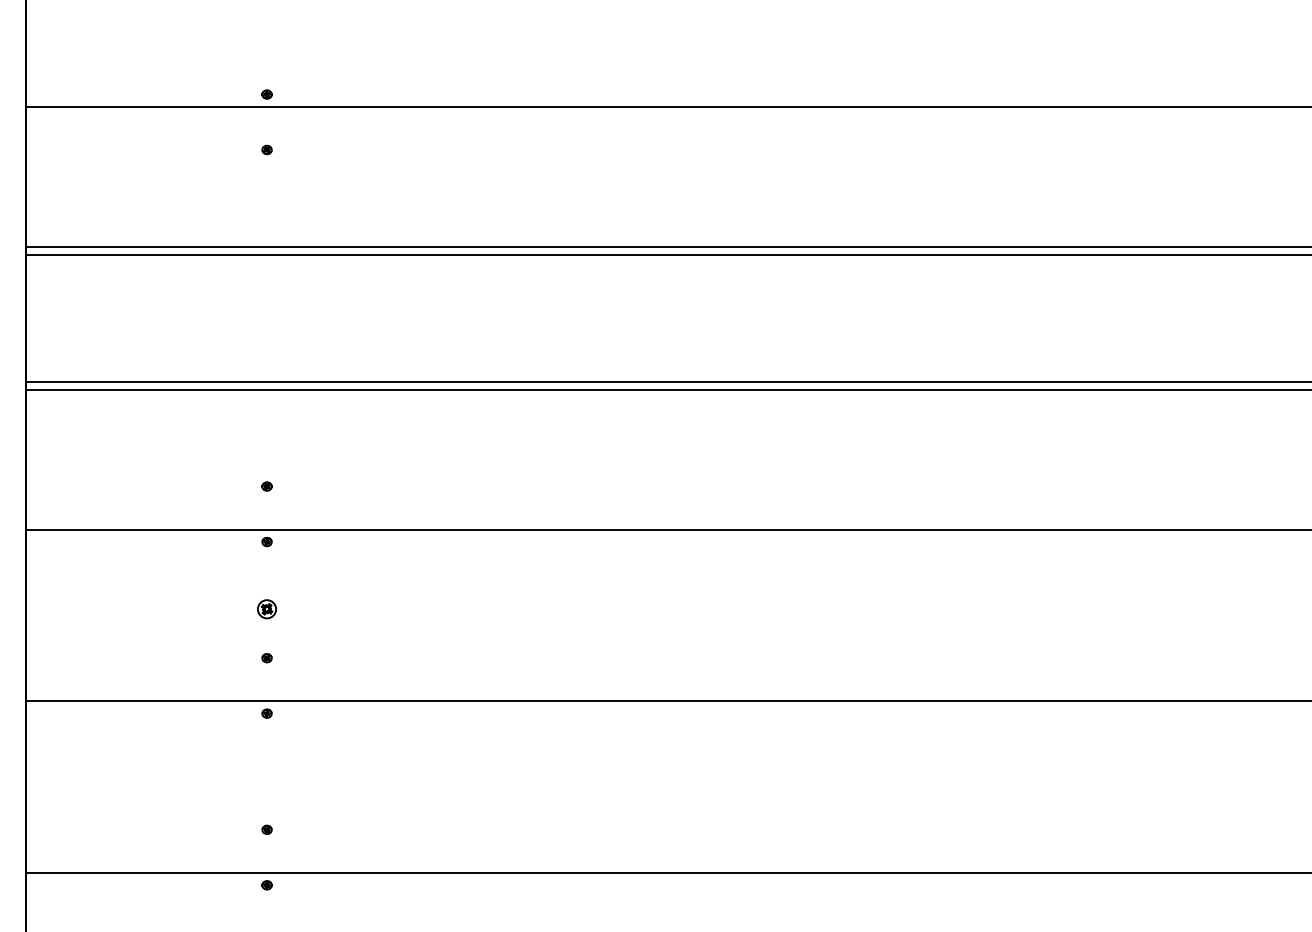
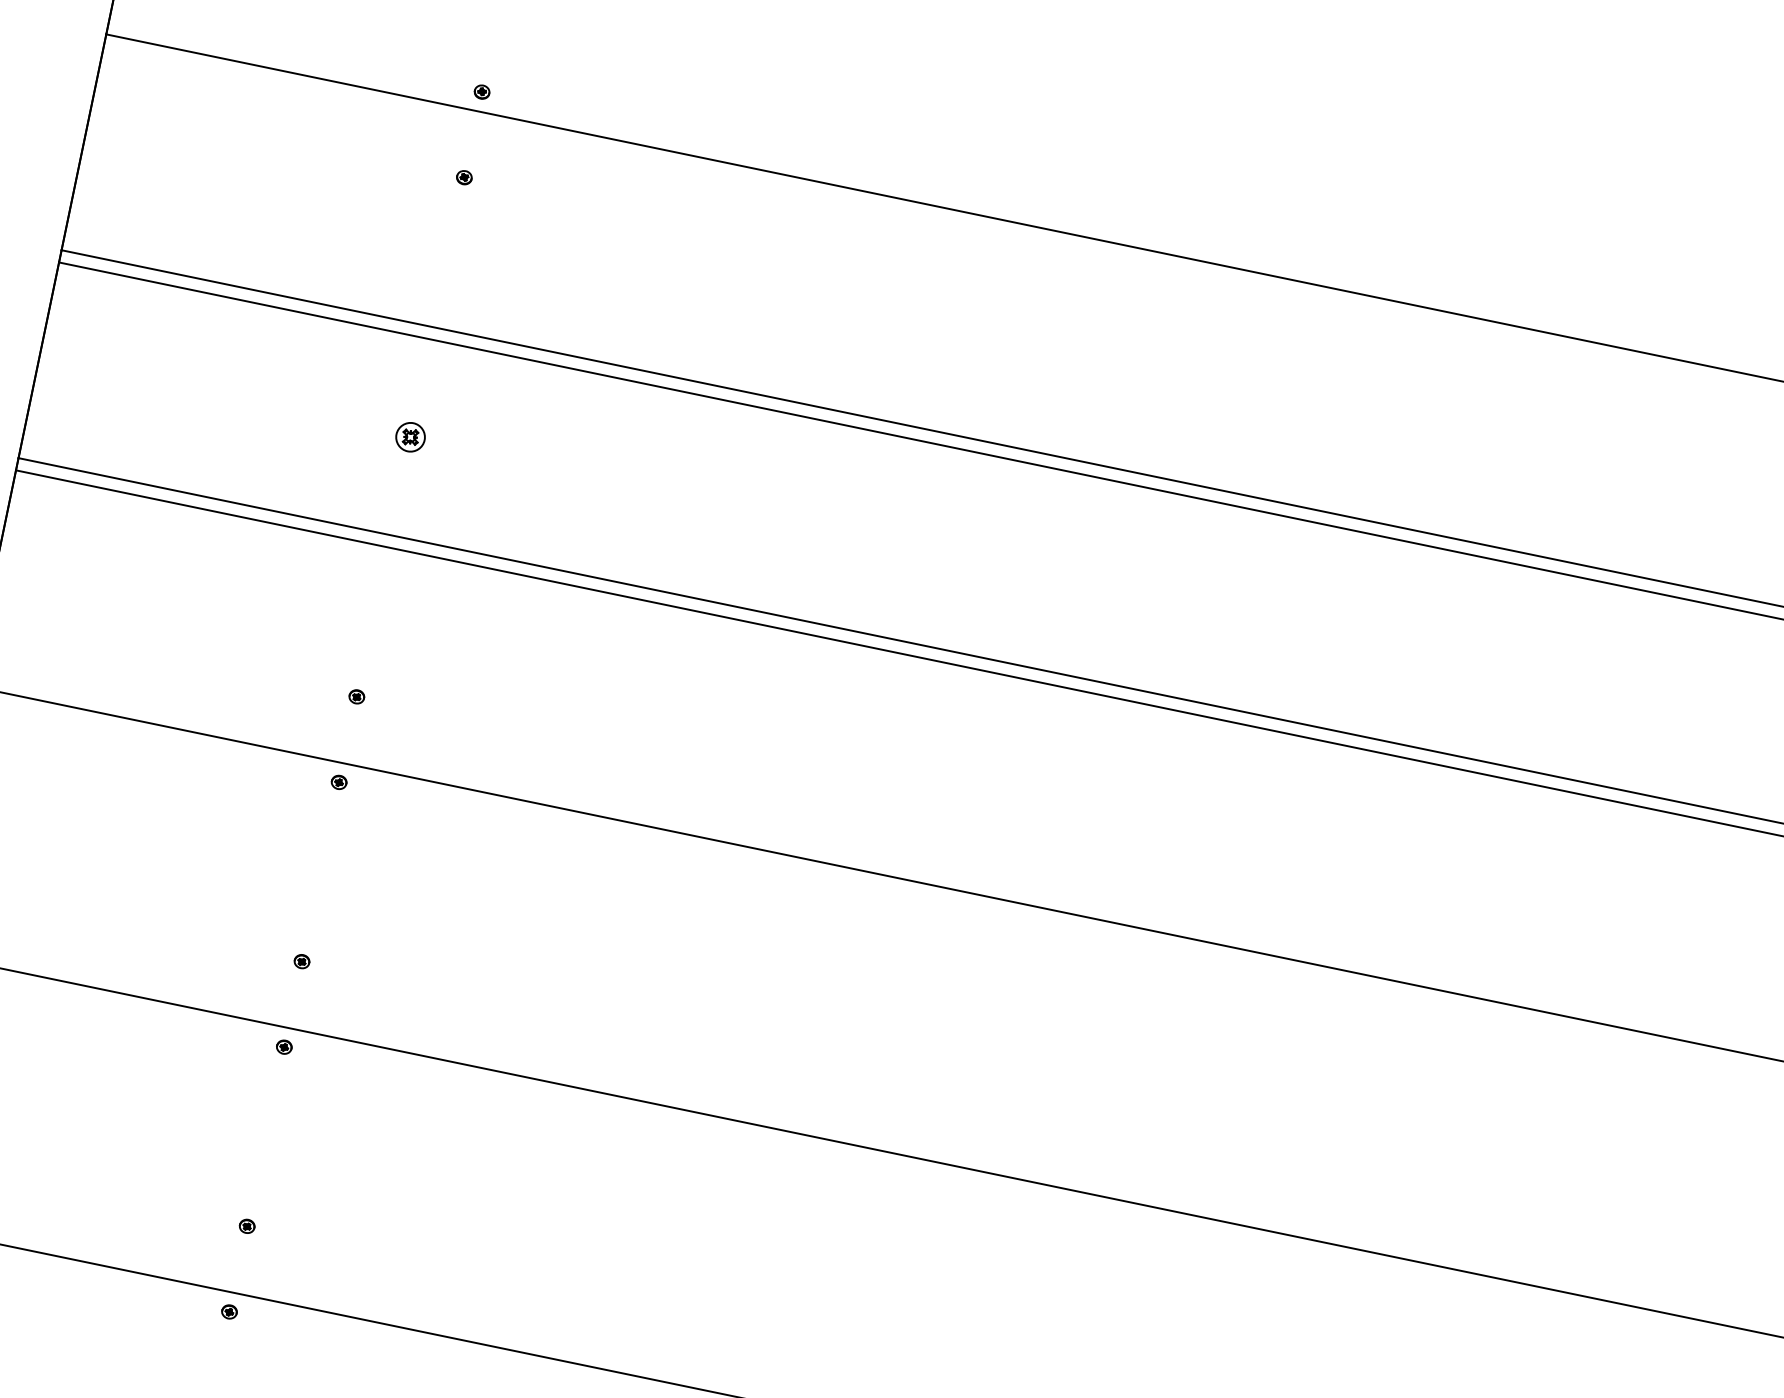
part: (266, 609) -> (409, 437), moved

